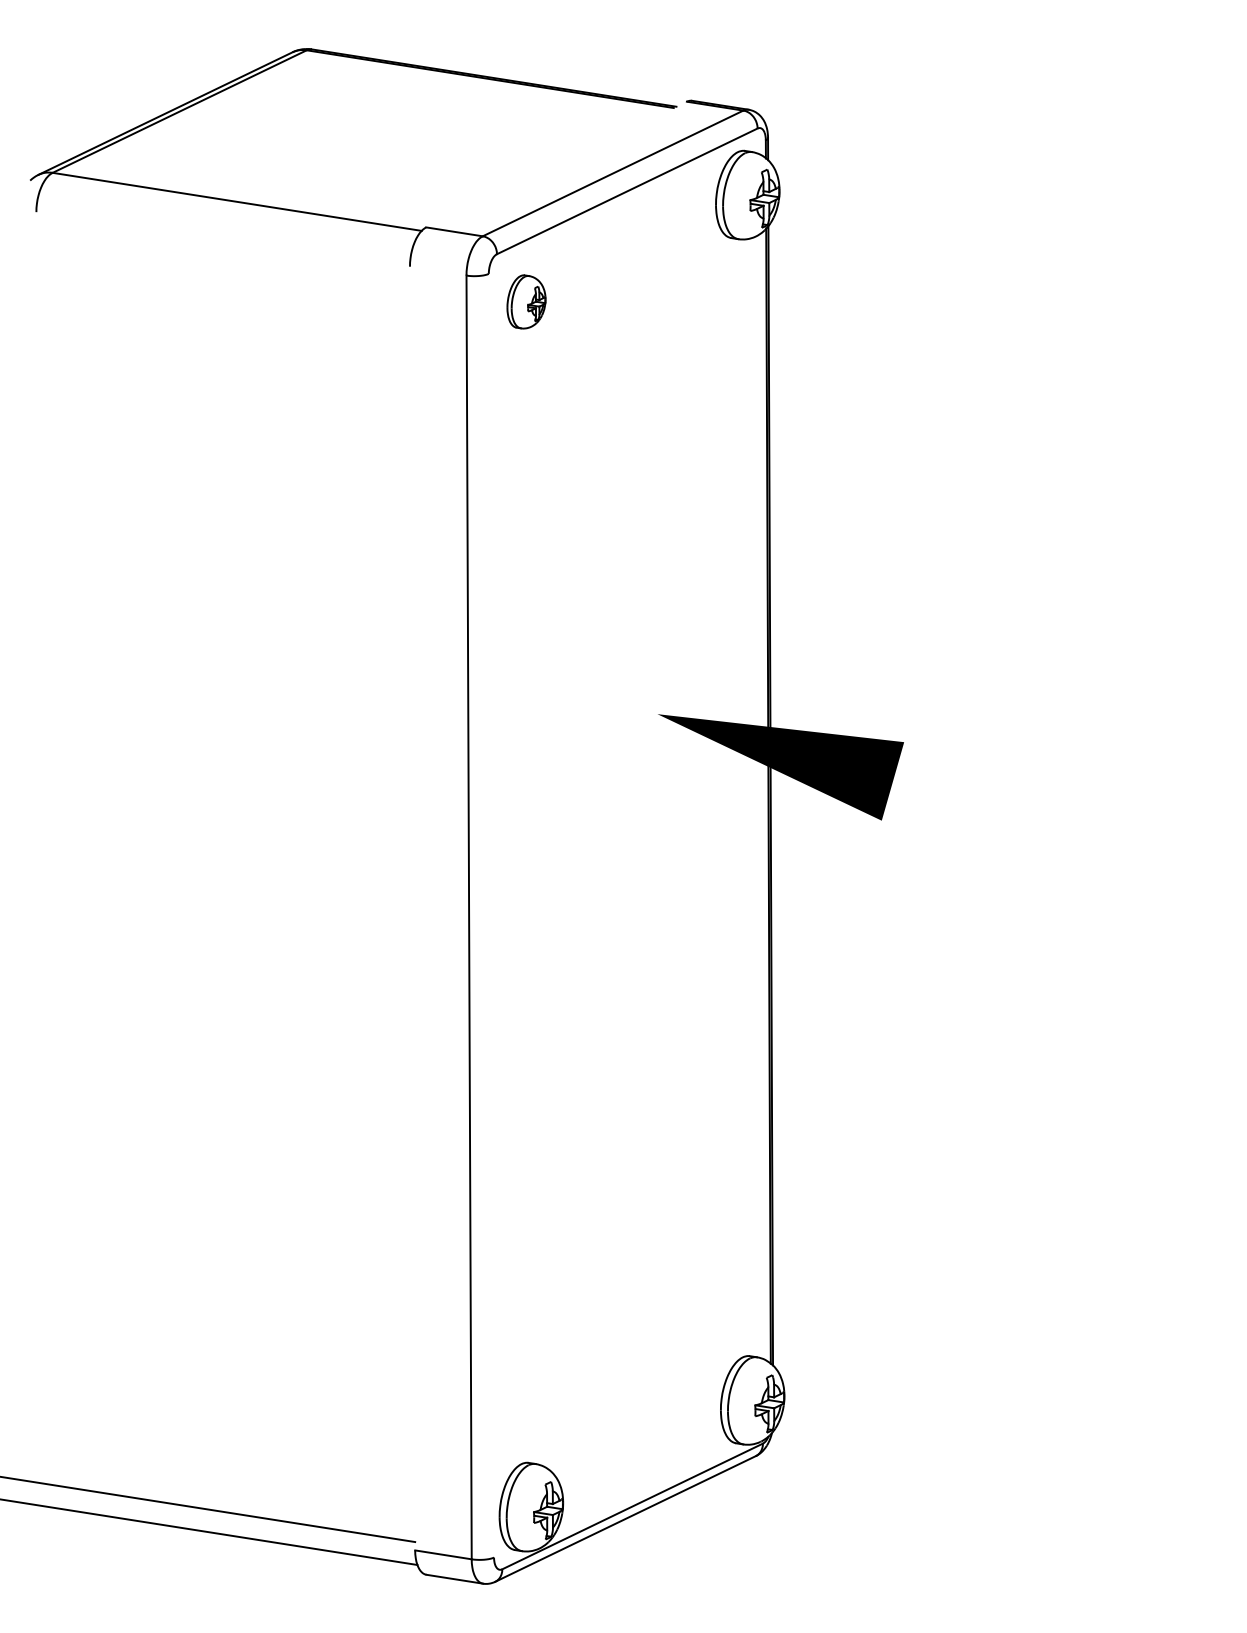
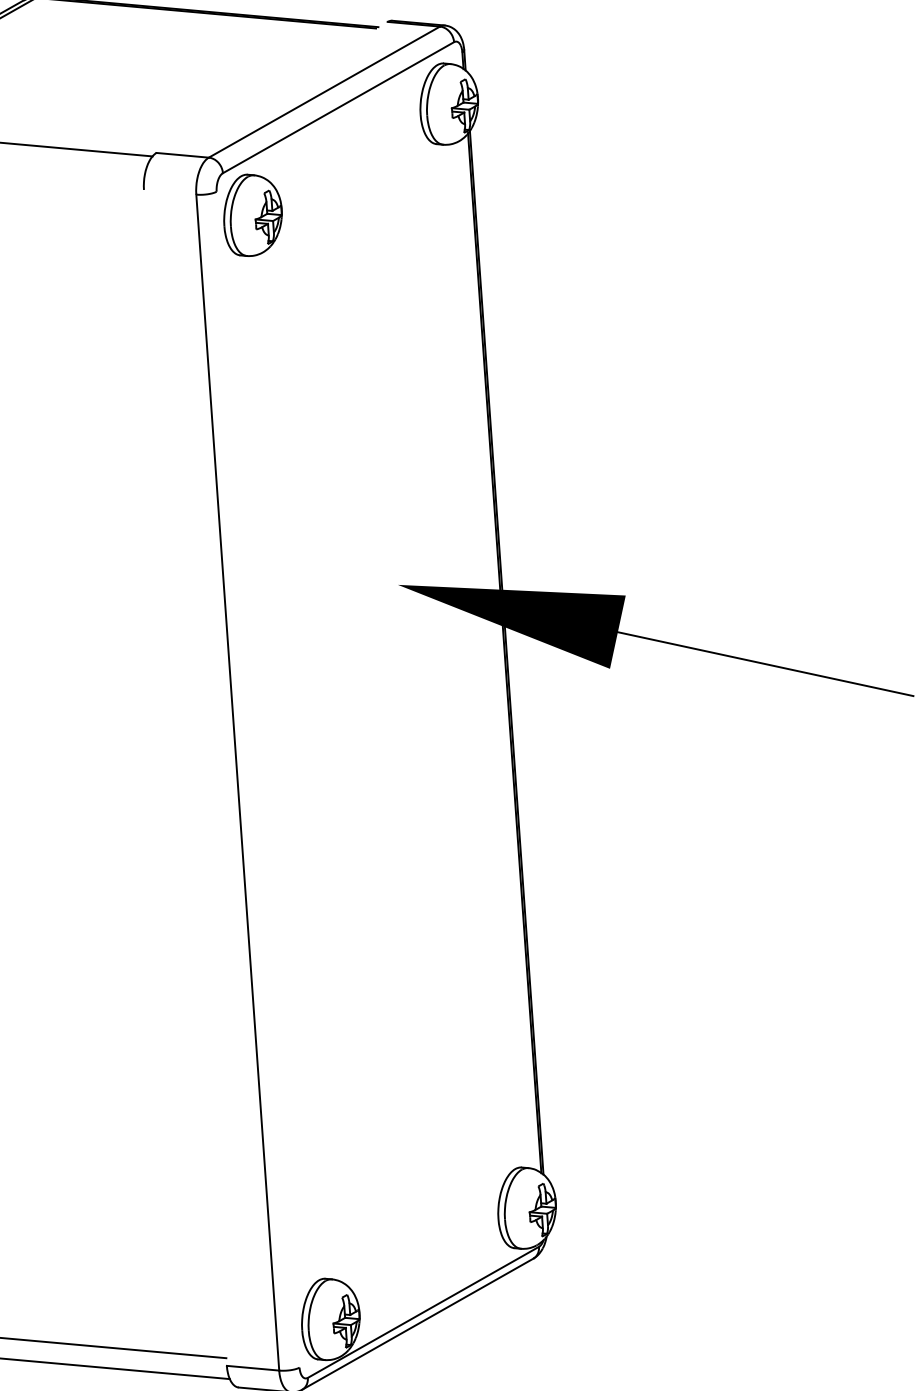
part: (526, 301) -> (252, 214), size x1.67
line: (1051, 826) -> (765, 663), added

